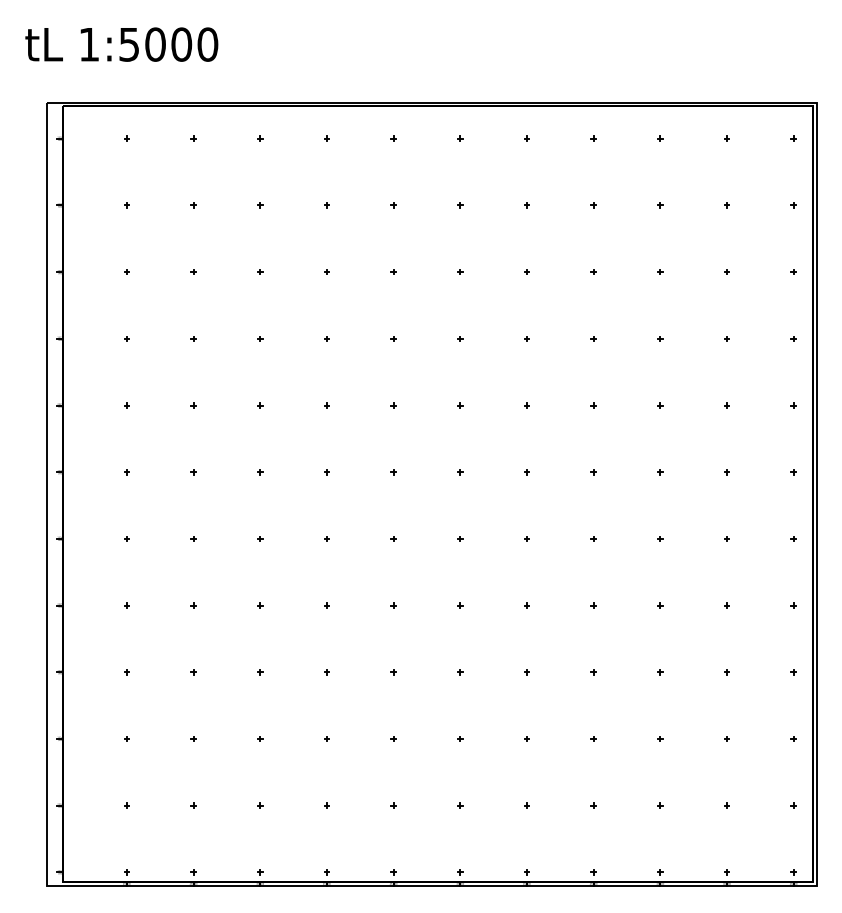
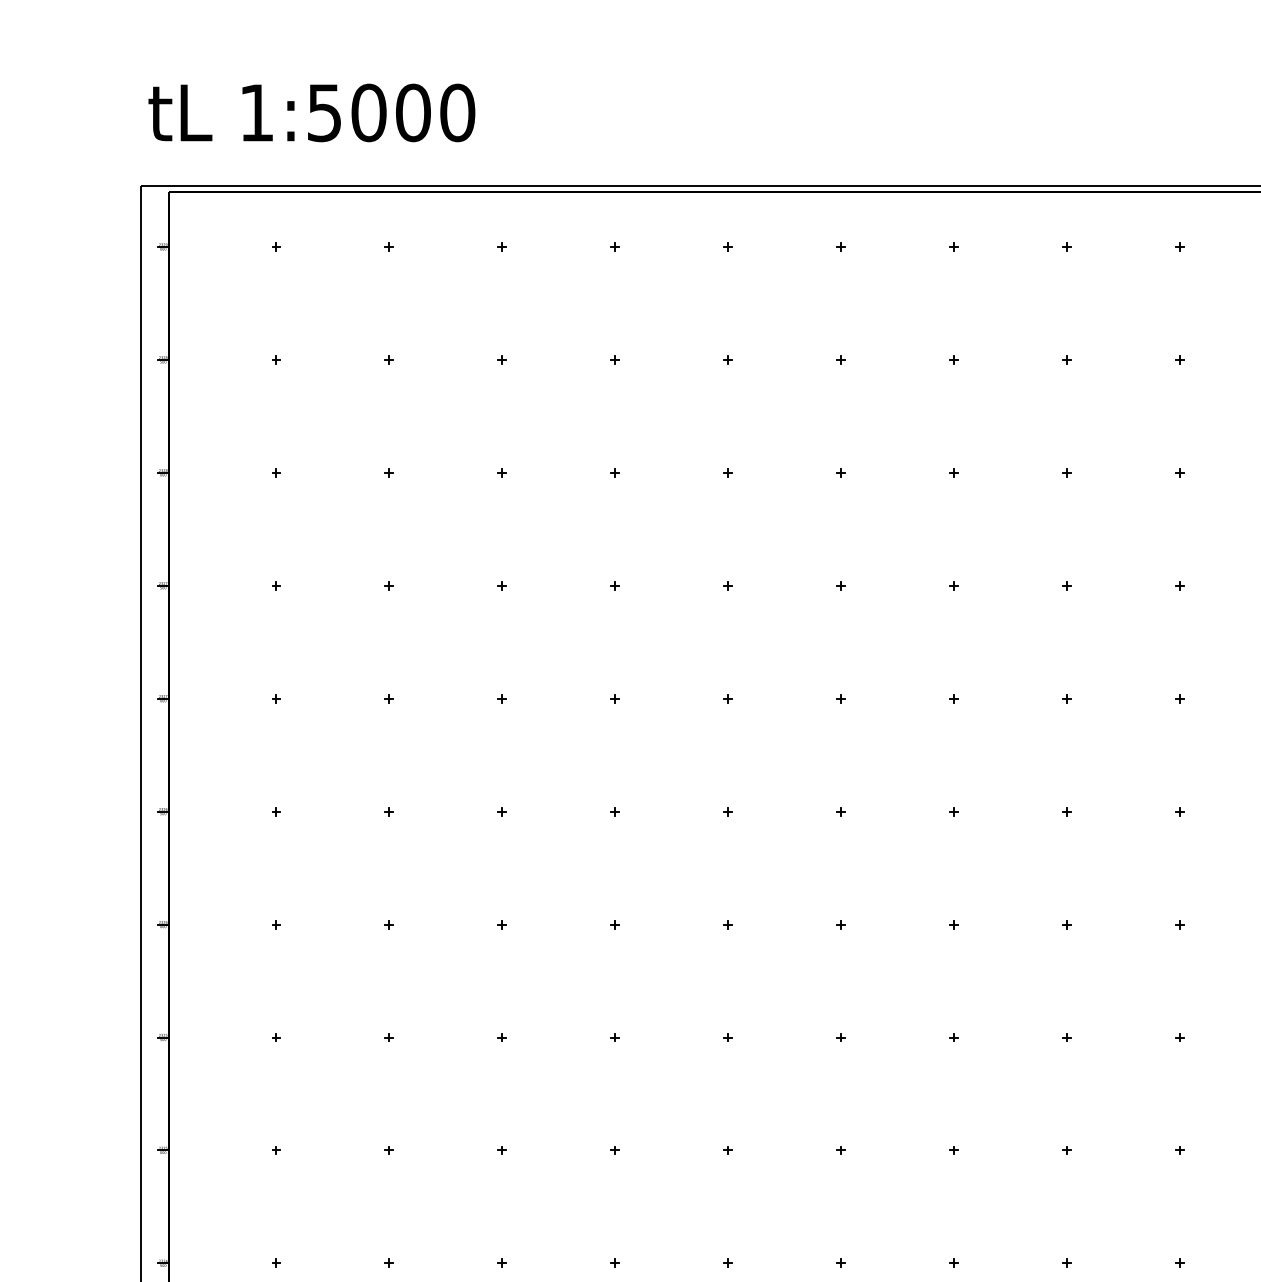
text: (121, 44) -> (311, 112), moved

